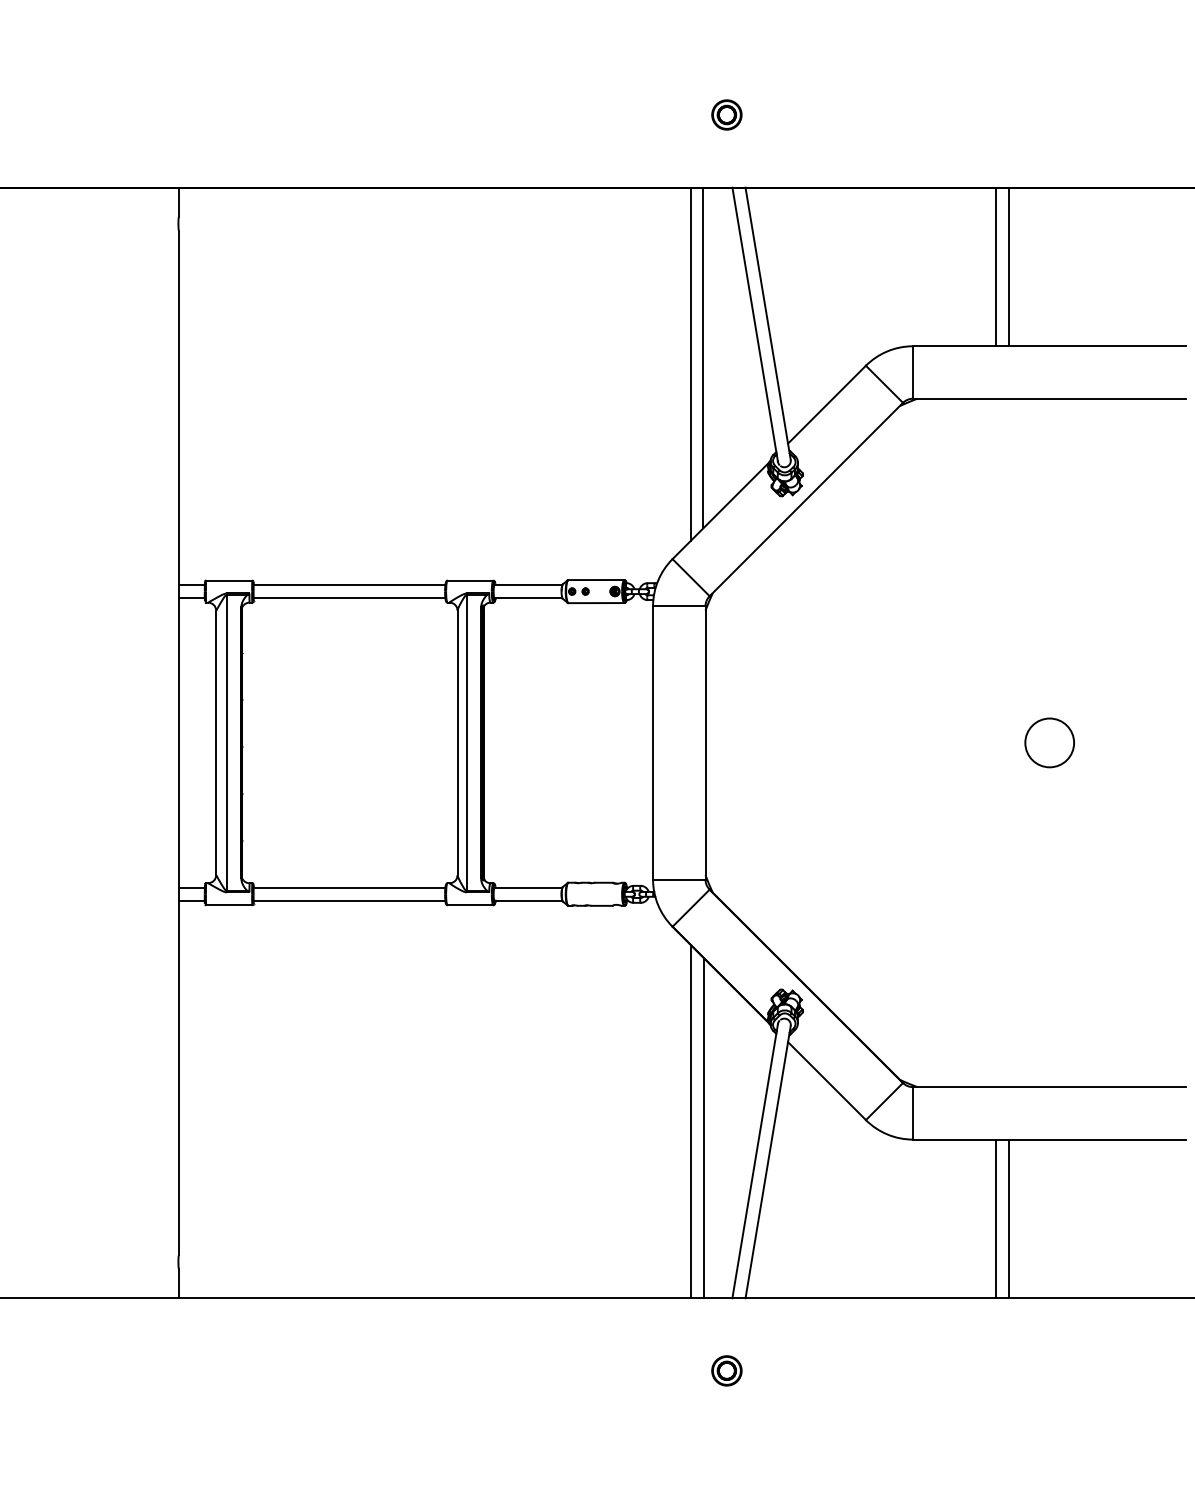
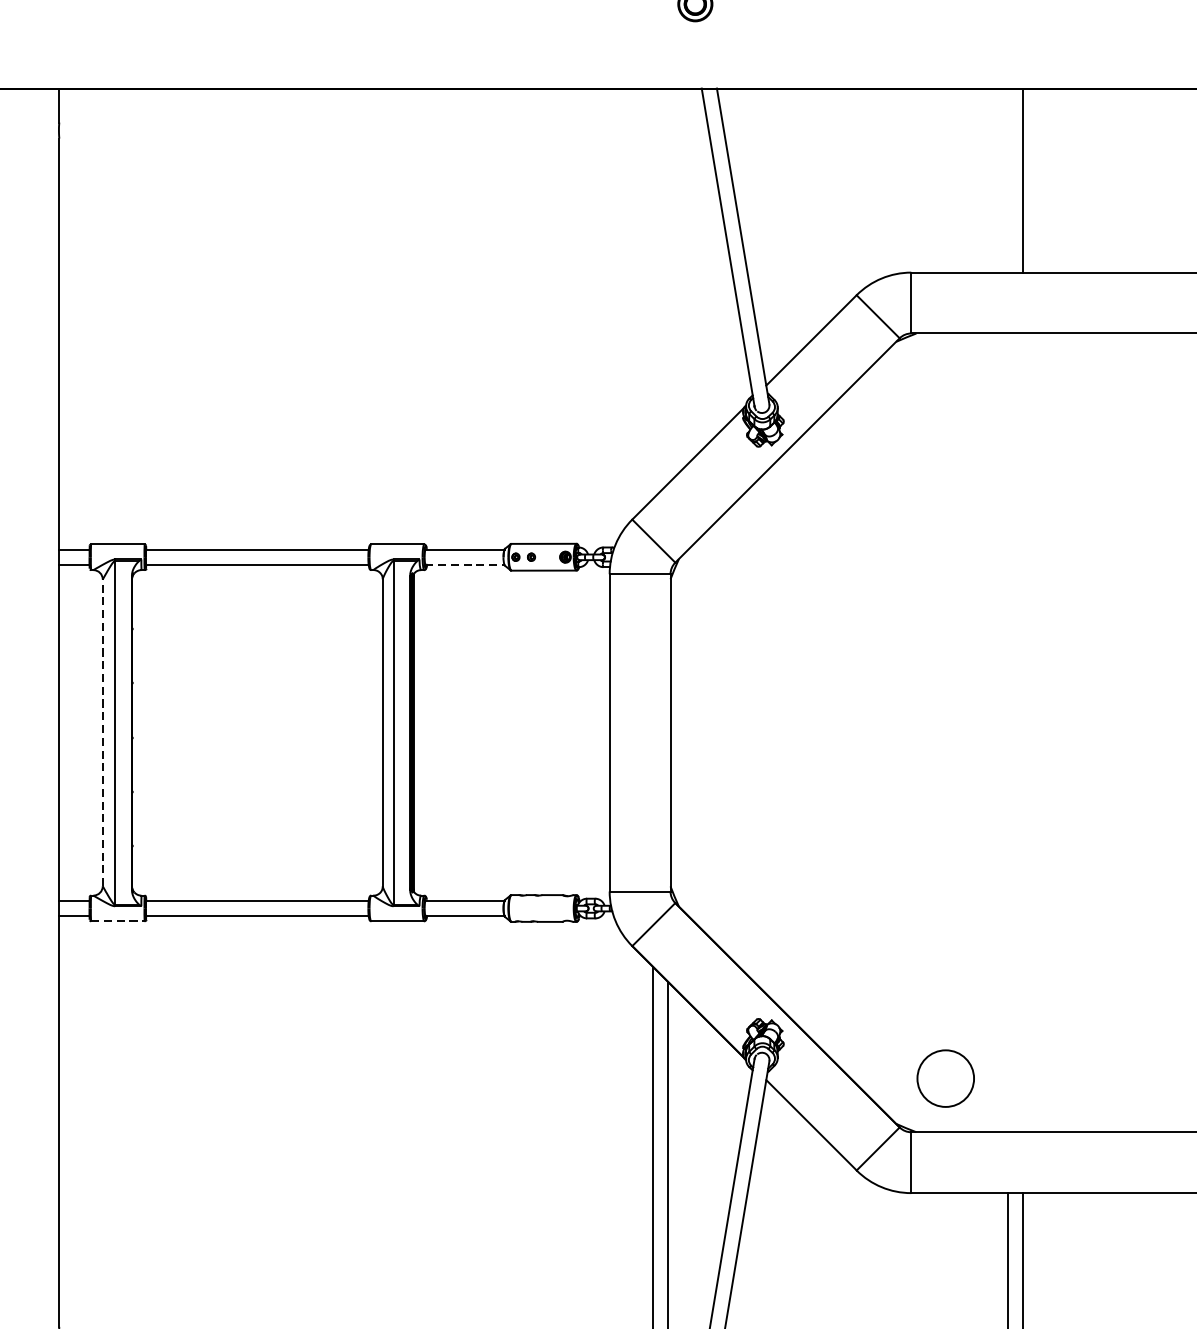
line: (996, 266) -> (1008, 180), removed
line: (703, 357) -> (668, 285), removed
line: (690, 364) -> (653, 293), removed
line: (528, 598) -> (465, 565), solid -> dashed
line: (216, 742) -> (103, 732), solid -> dashed
circle: (1049, 742) -> (945, 1078), moved
line: (229, 905) -> (118, 921), solid -> dashed

